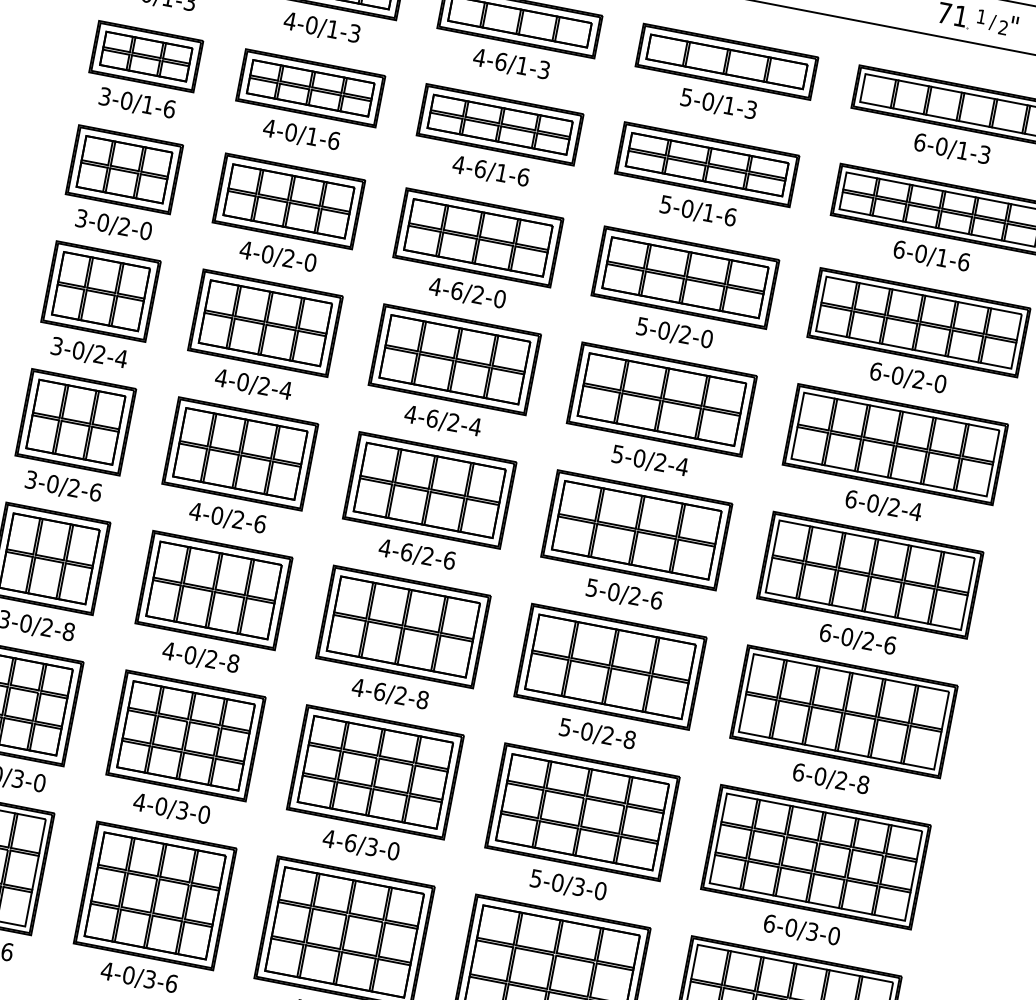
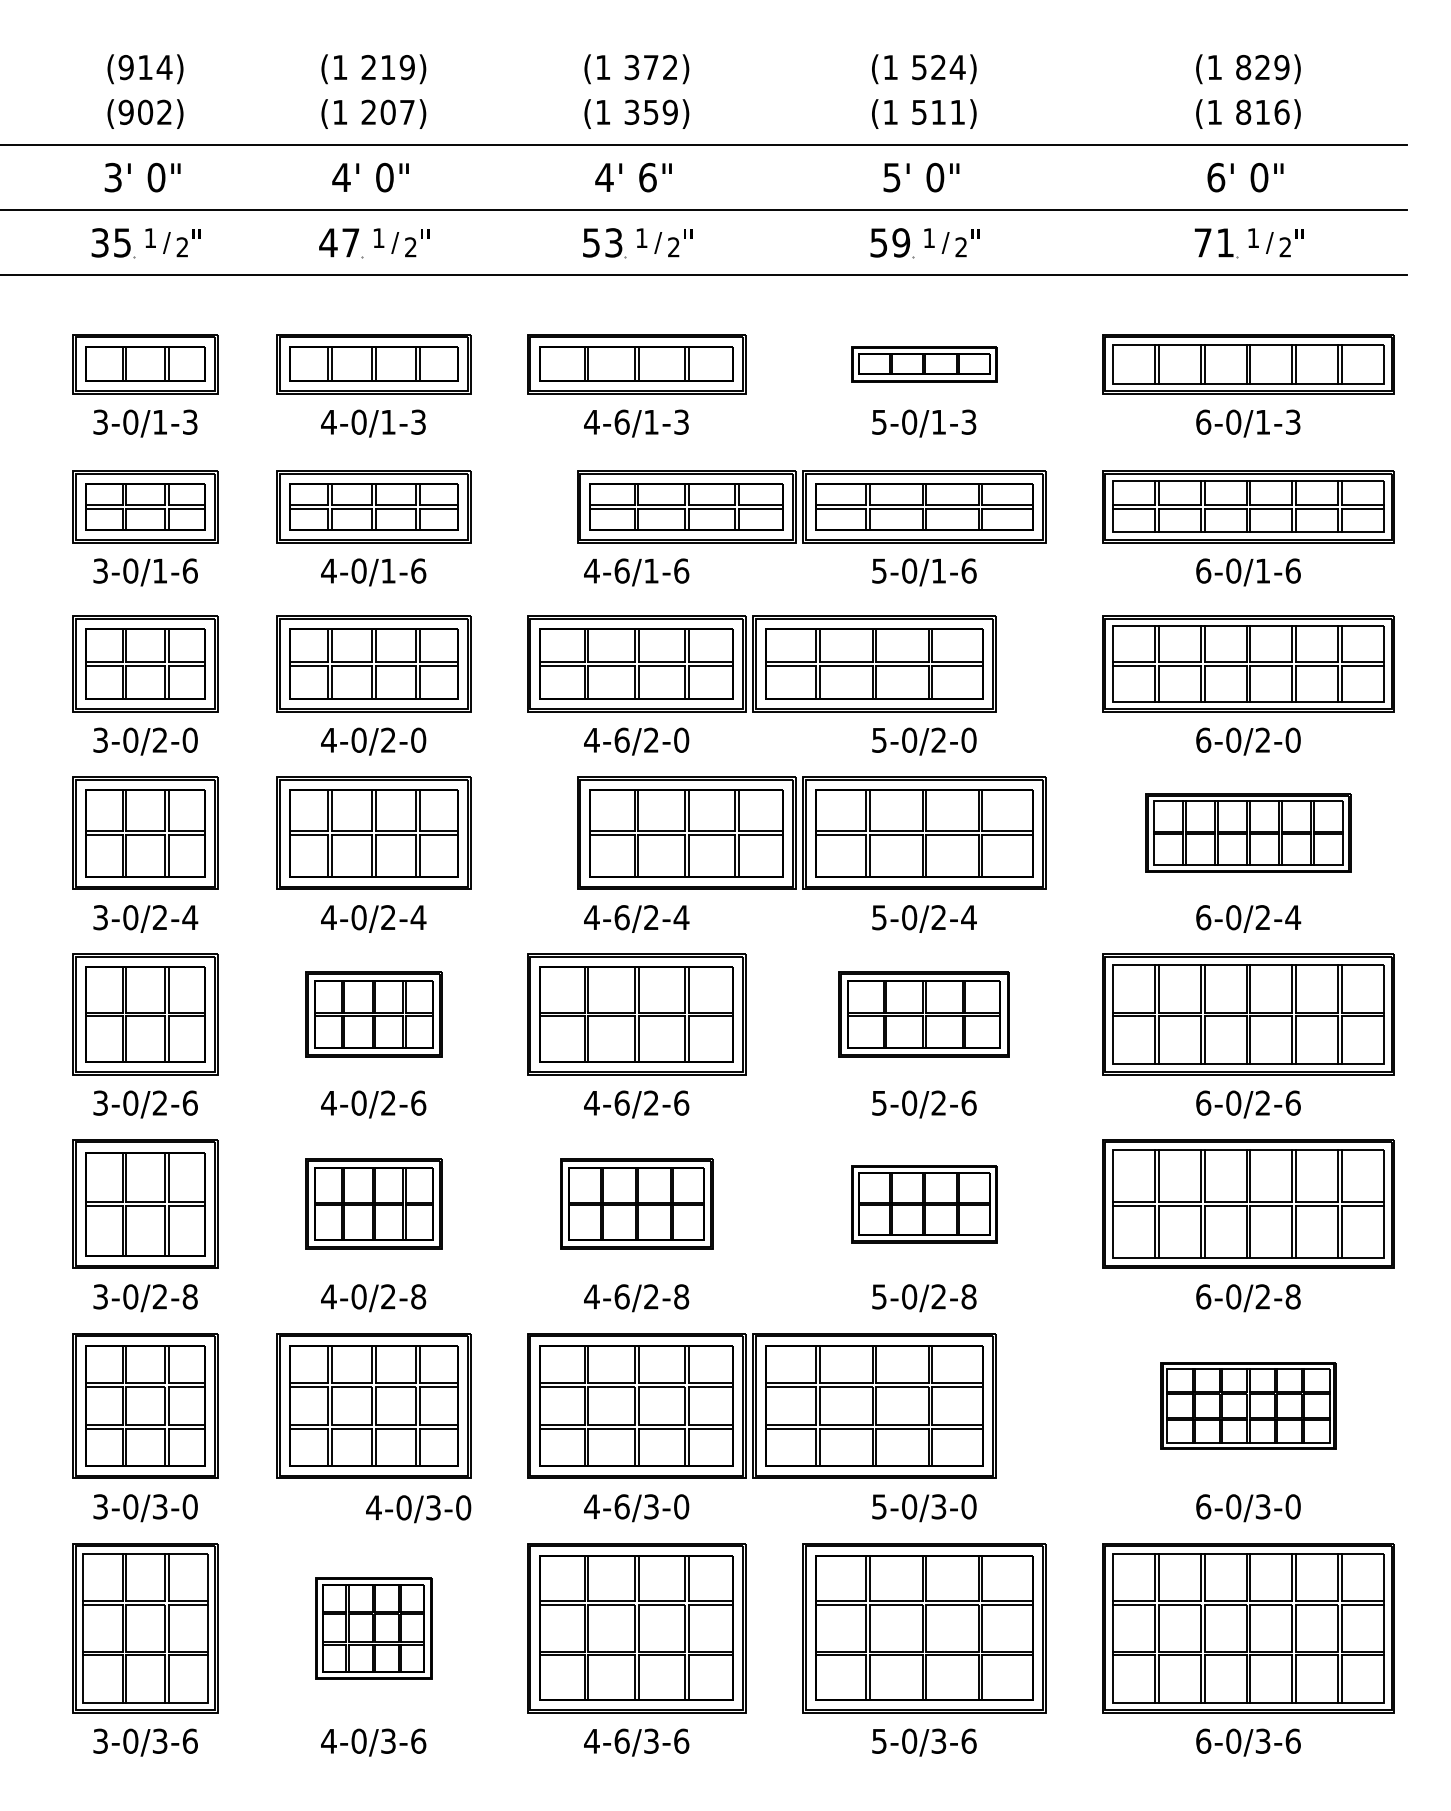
part: (727, 62) -> (924, 364), size x0.6
part: (499, 124) -> (686, 506), moved
part: (685, 277) -> (874, 663), moved
part: (454, 359) -> (686, 832), moved
part: (895, 444) -> (1248, 832), size x0.7
part: (240, 453) -> (373, 1014), size x0.7
part: (636, 530) -> (924, 1014), size x0.7
part: (213, 590) -> (373, 1203), size x0.7
part: (403, 626) -> (636, 1203), size x0.7
part: (610, 666) -> (924, 1203), size x0.6
text: (171, 809) -> (418, 1509), moved
part: (582, 811) -> (874, 1405), moved
part: (816, 856) -> (1248, 1405), size x0.6
part: (154, 896) -> (373, 1628), size x0.6

